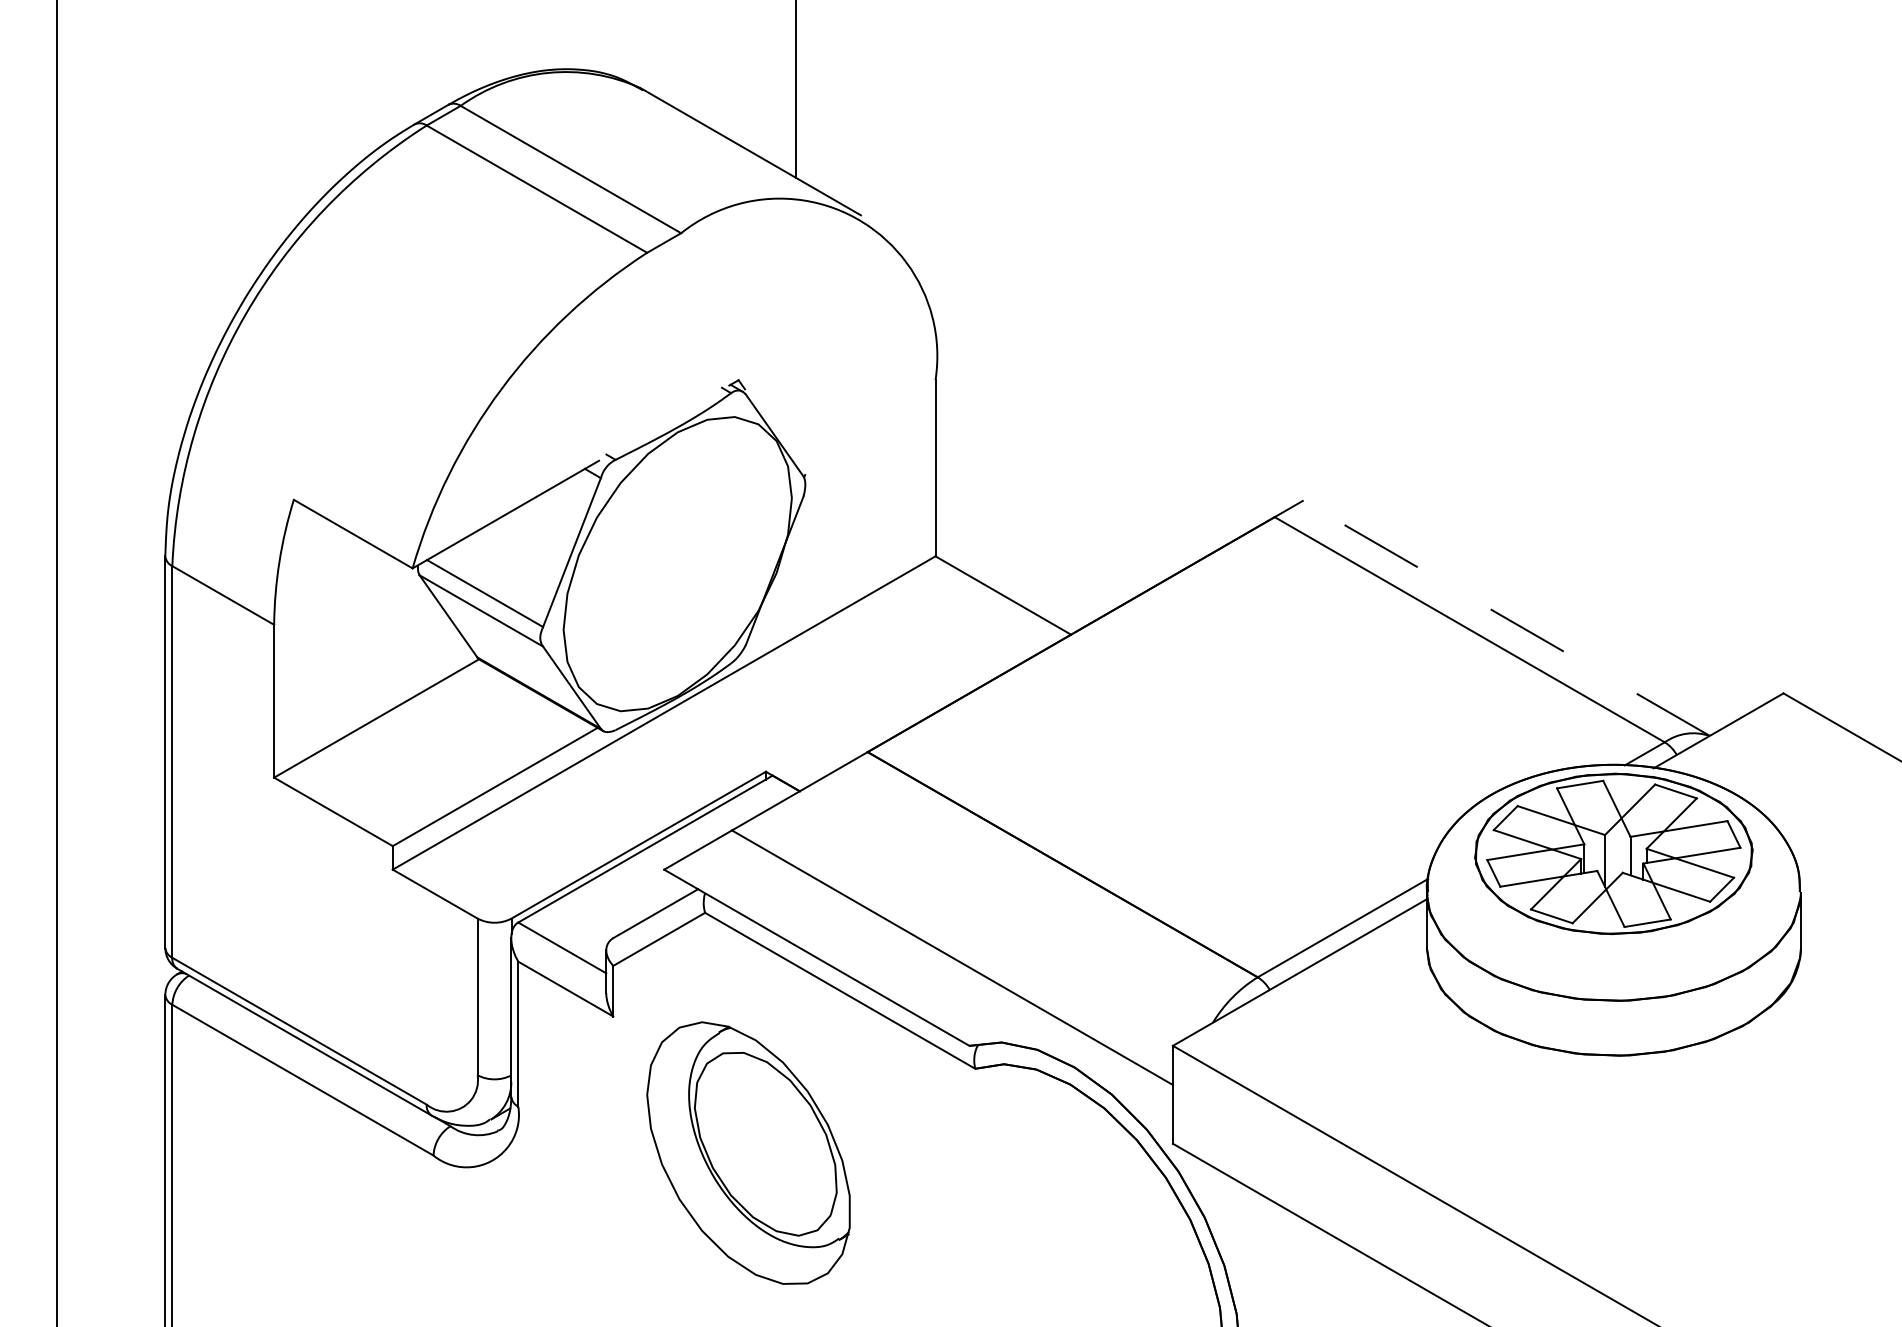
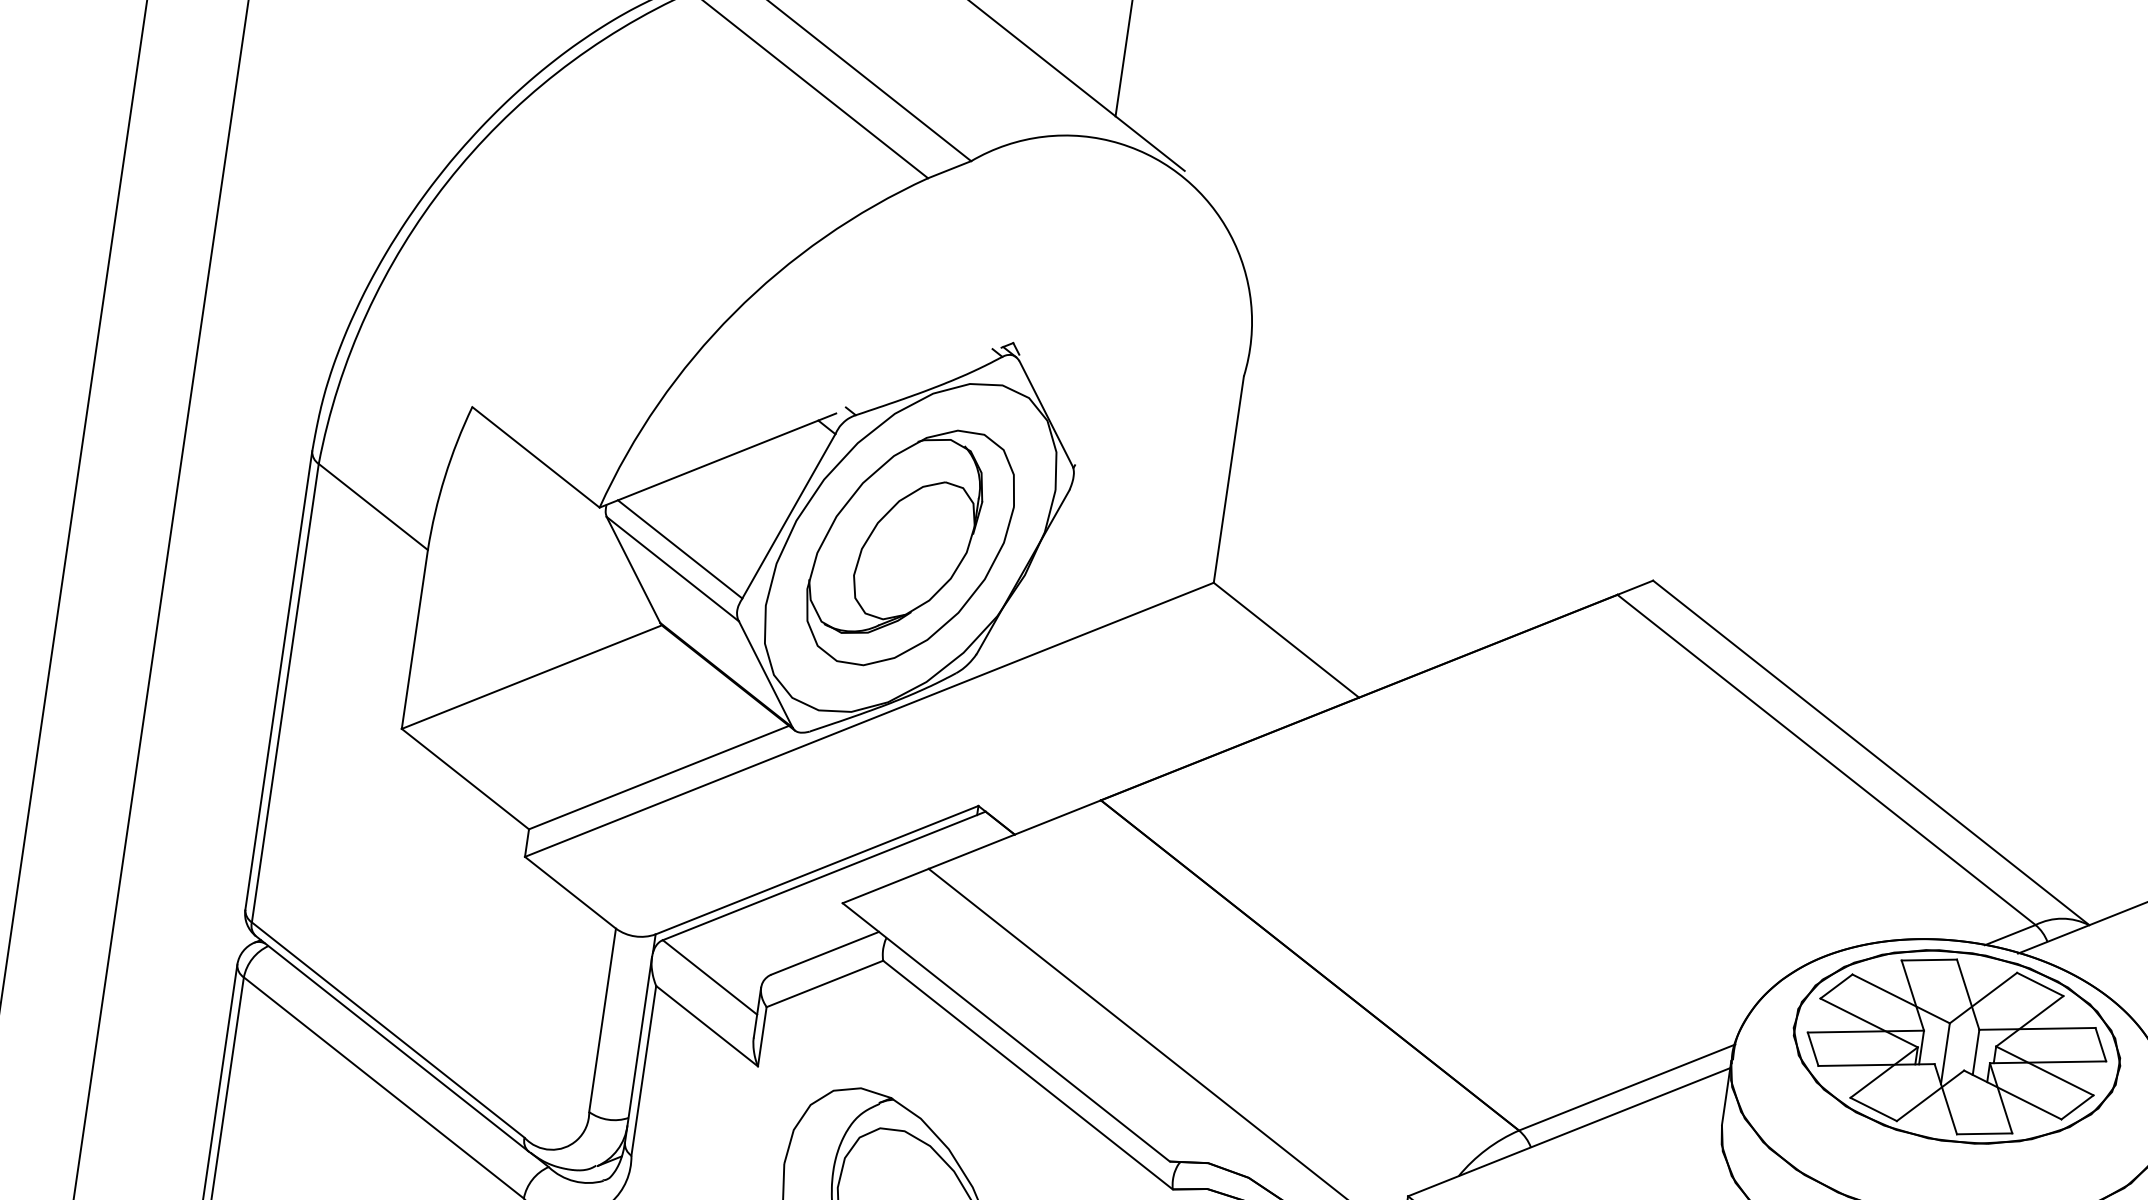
part: (677, 563) -> (910, 547), added
line: (1506, 618) -> (1871, 753), dashed -> solid

